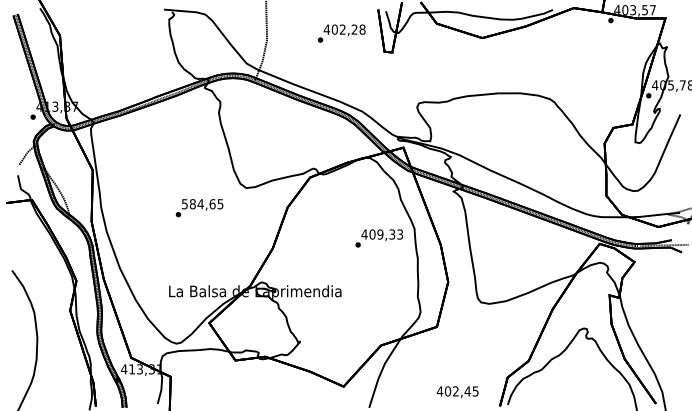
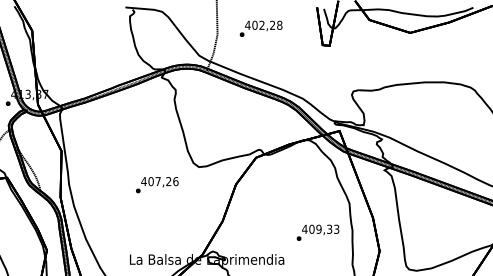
text: (341, 33) -> (260, 28), moved
text: (202, 204) -> (159, 181), 584,65 -> 407,26
text: (379, 238) -> (318, 232), moved

